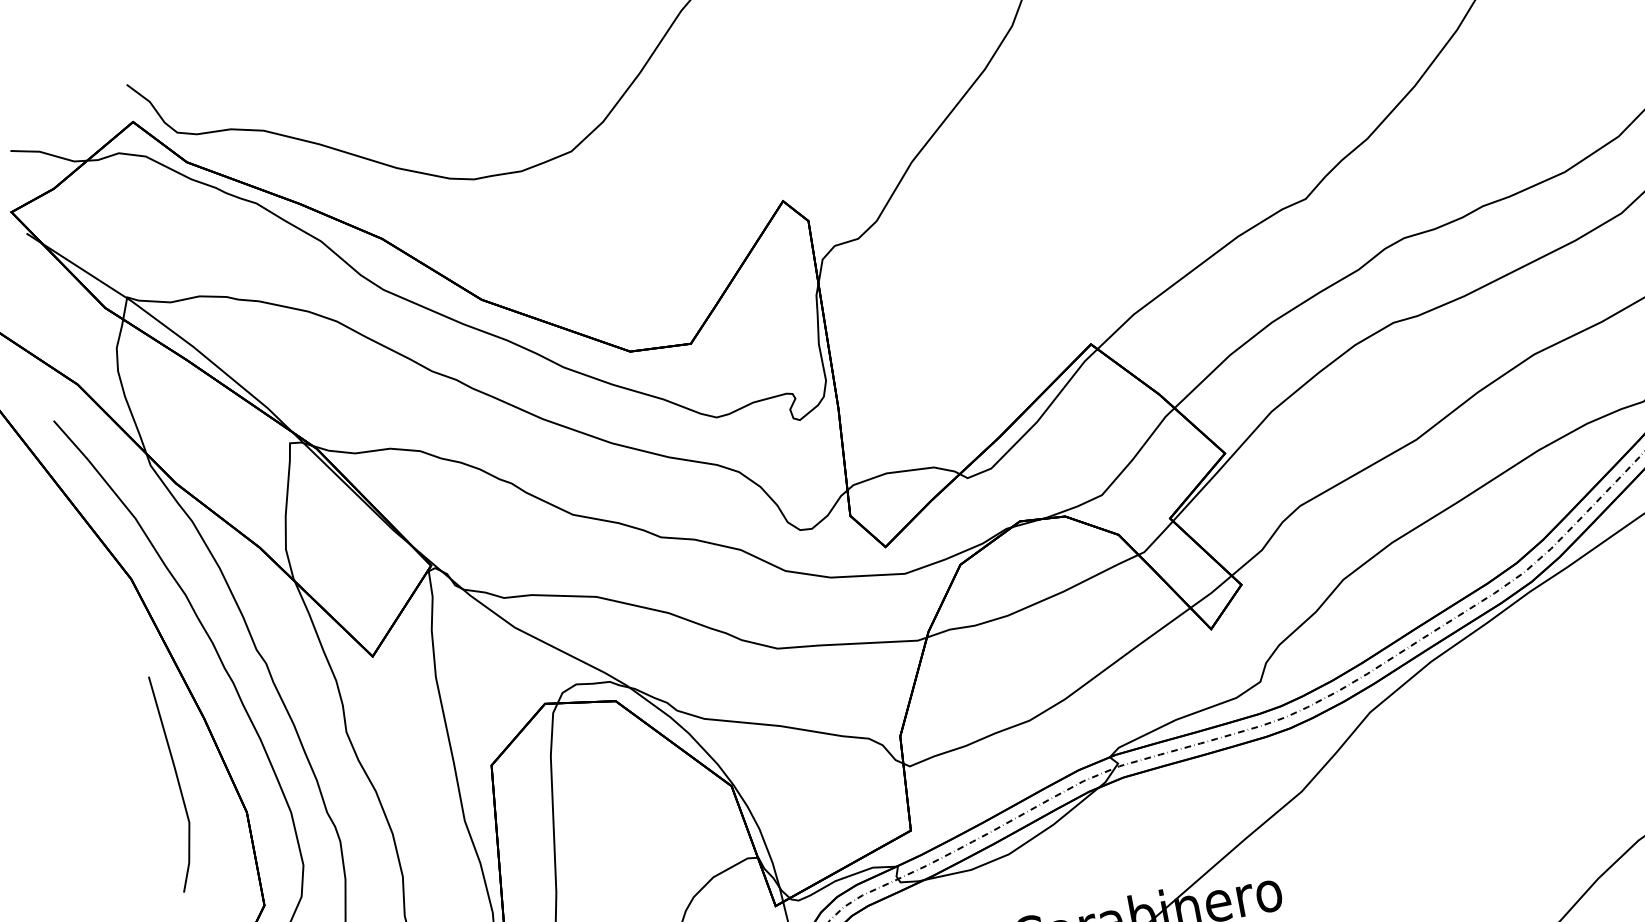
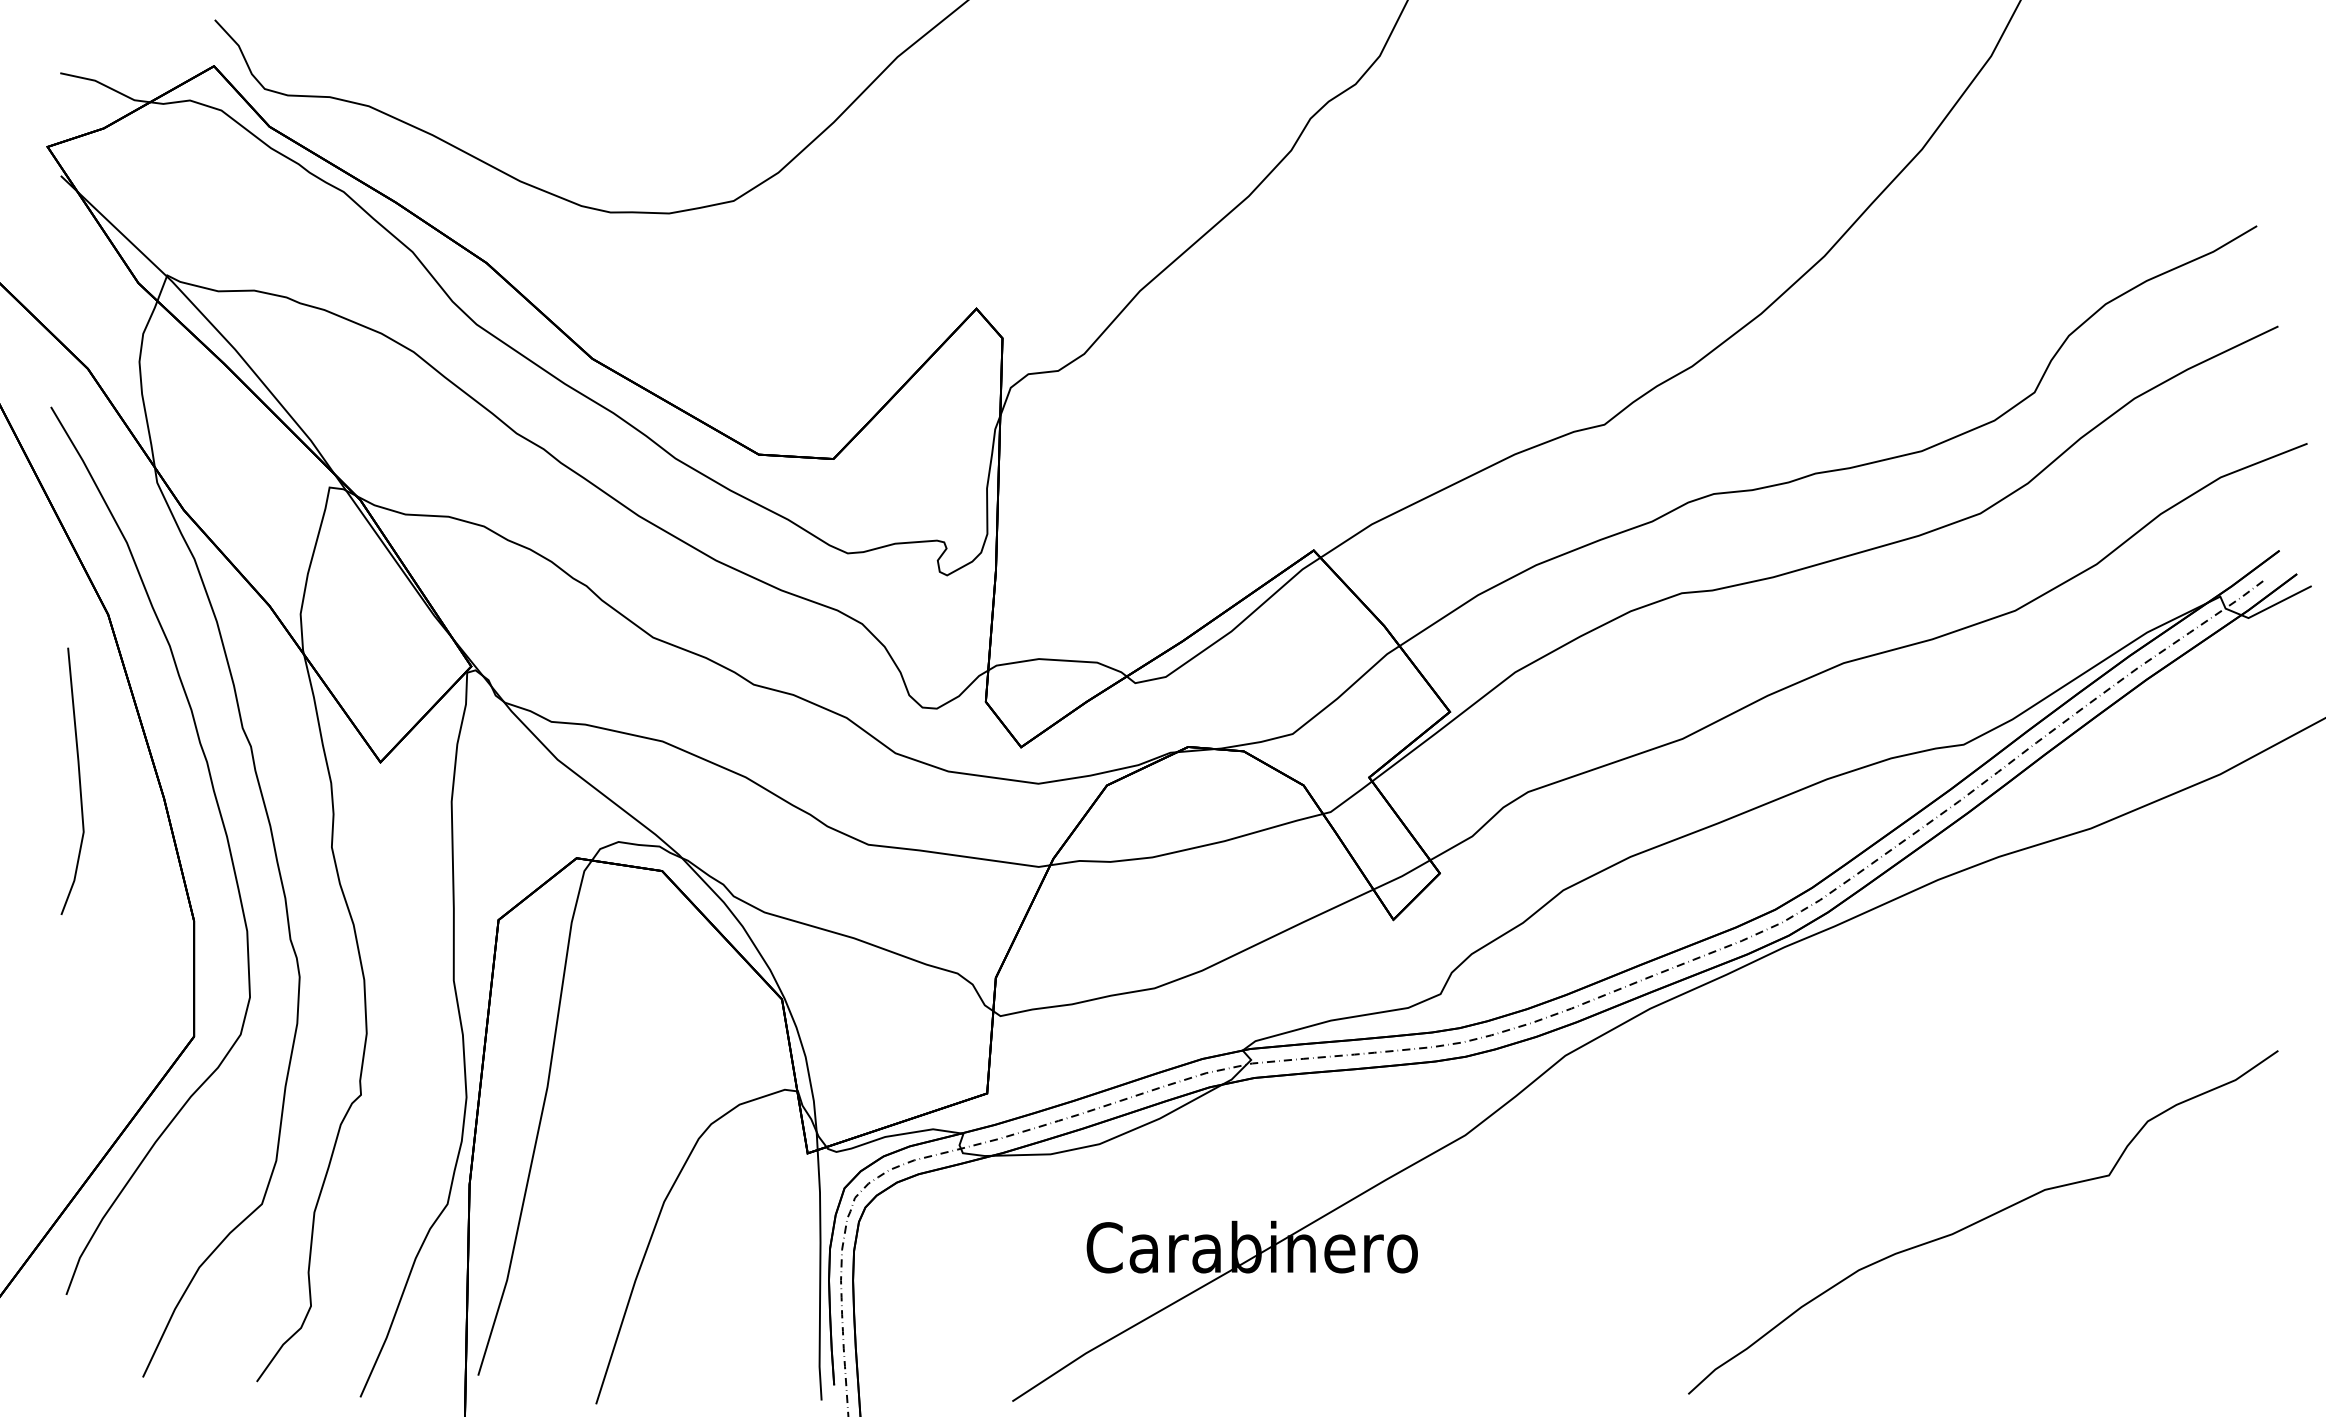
line: (177, 781) -> (78, 779), moved

